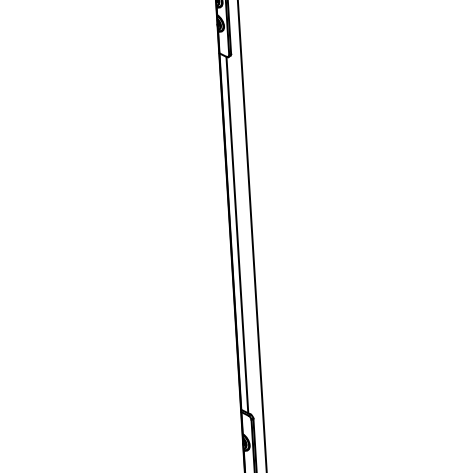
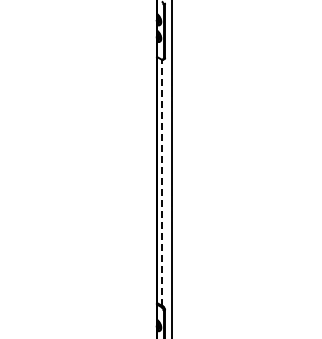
line: (237, 234) -> (161, 182), solid -> dashed

